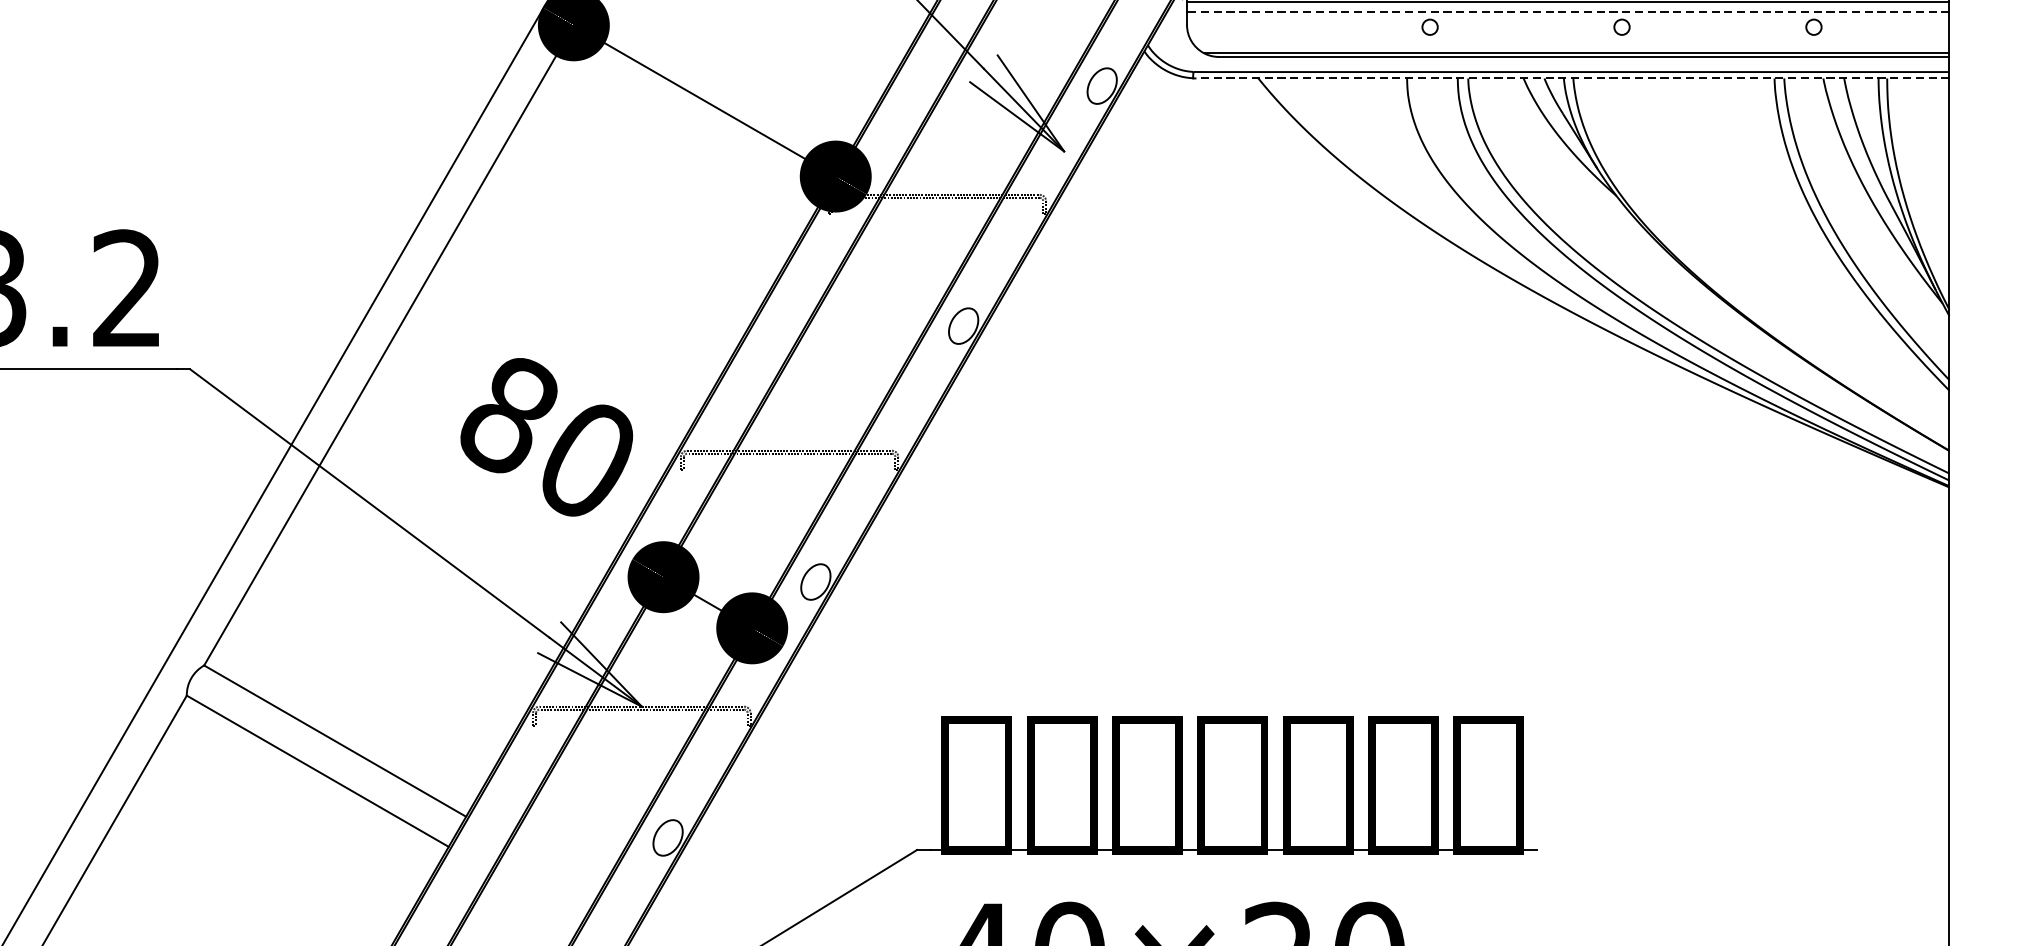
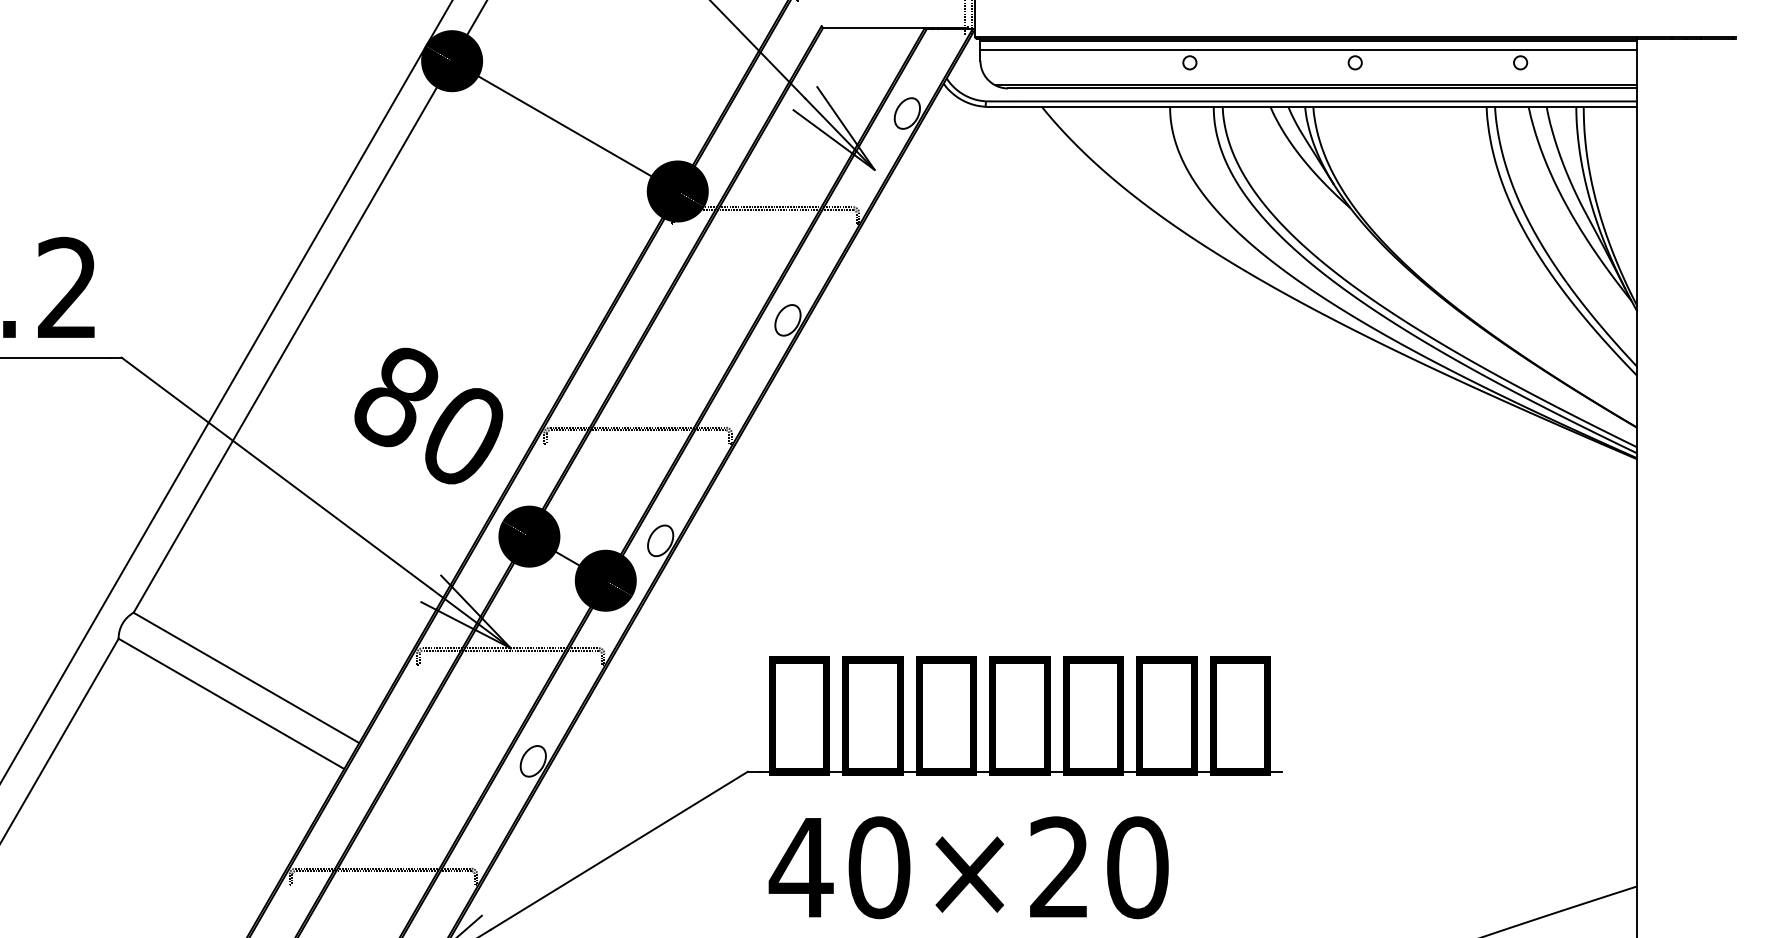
line: (1567, 11) -> (1308, 49), dashed -> solid
line: (1572, 77) -> (1312, 106), dashed -> solid

